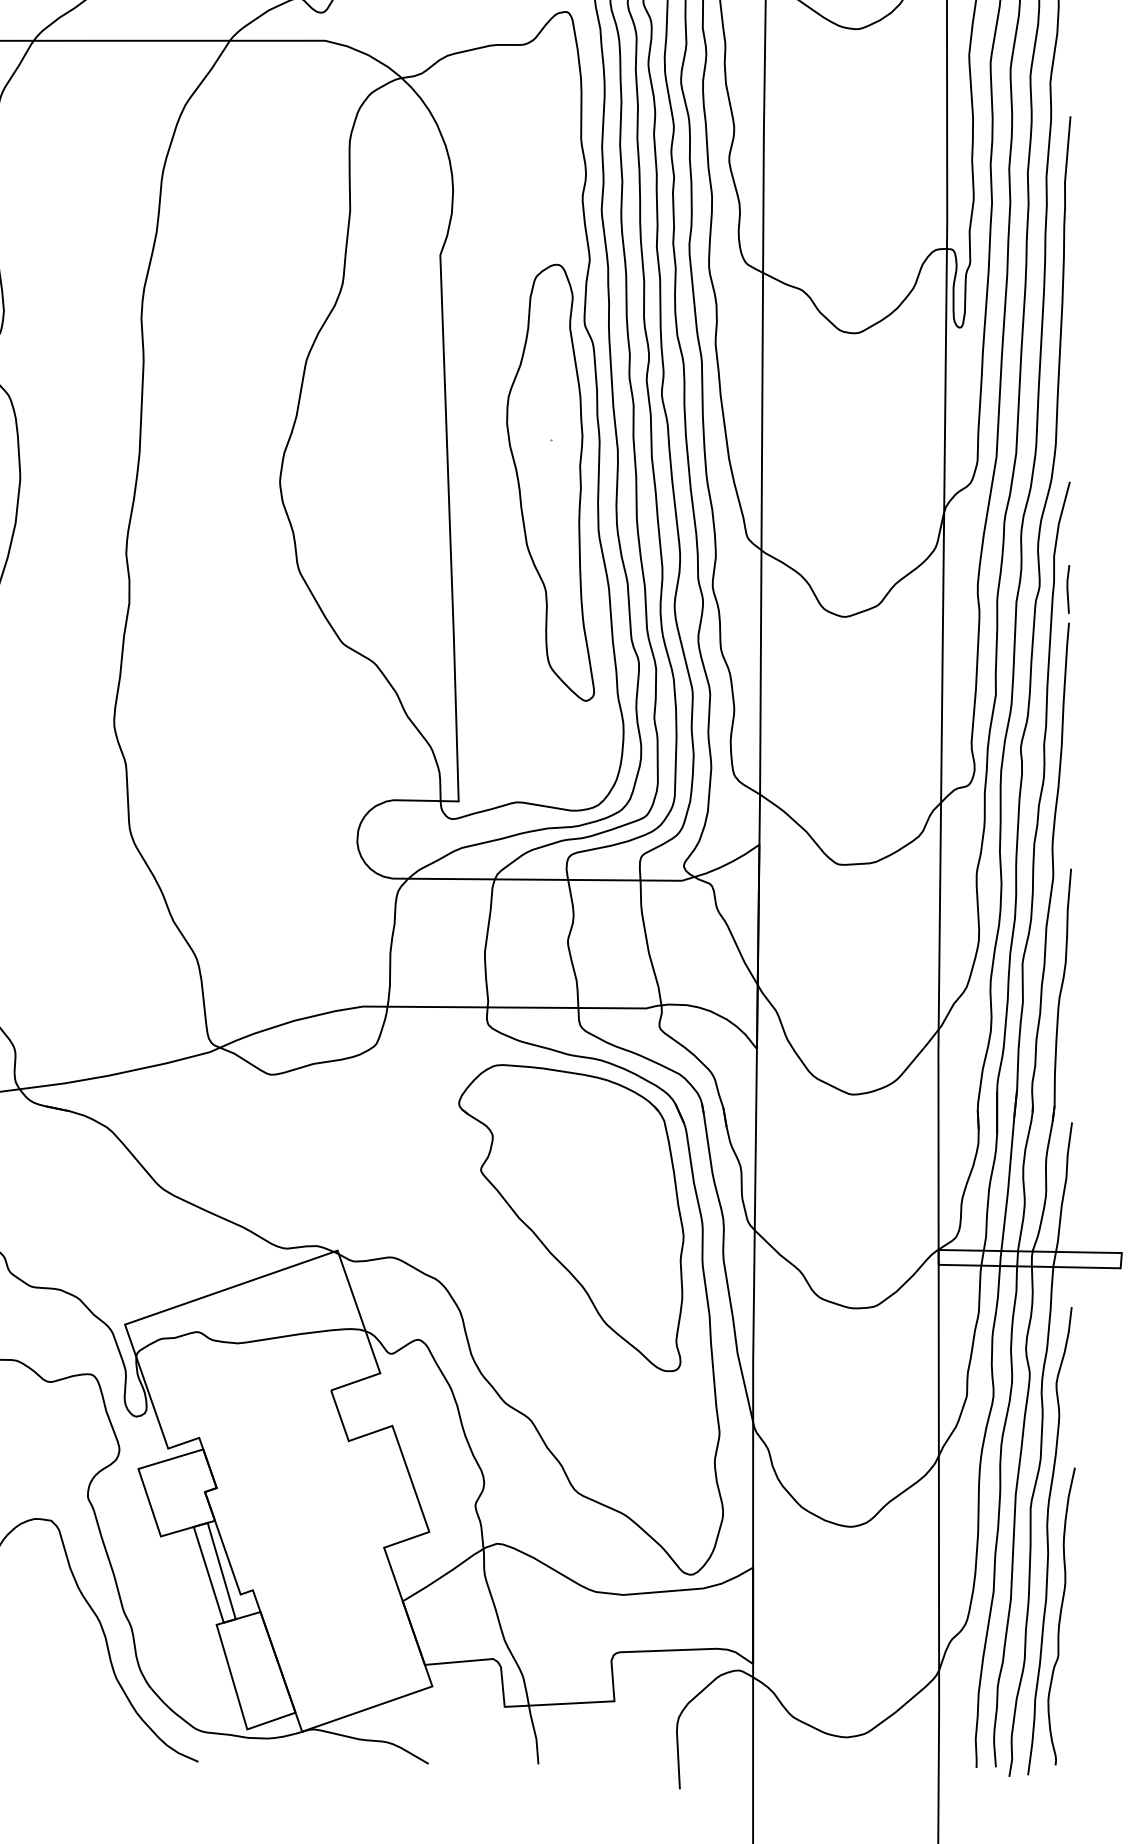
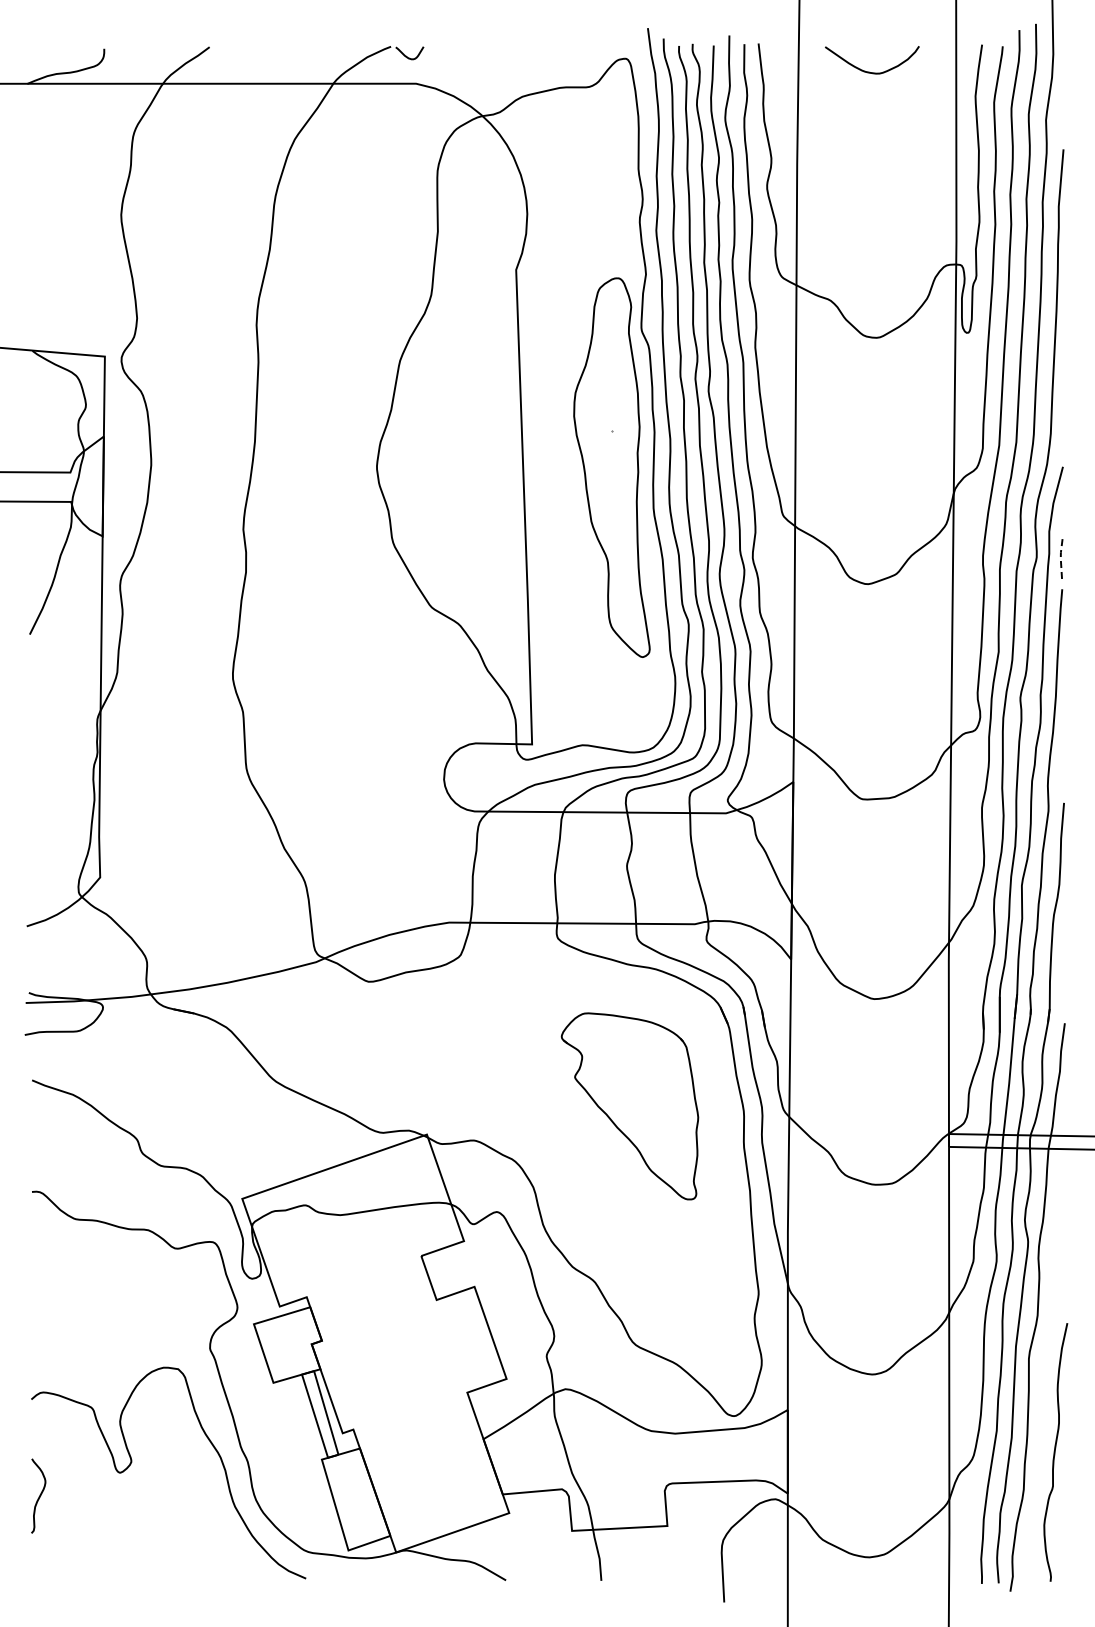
line: (1067, 587) -> (1060, 558), solid -> dashed
part: (570, 1218) -> (629, 1106), size x0.7
curve: (1048, 1540) -> (1044, 1386), removed

